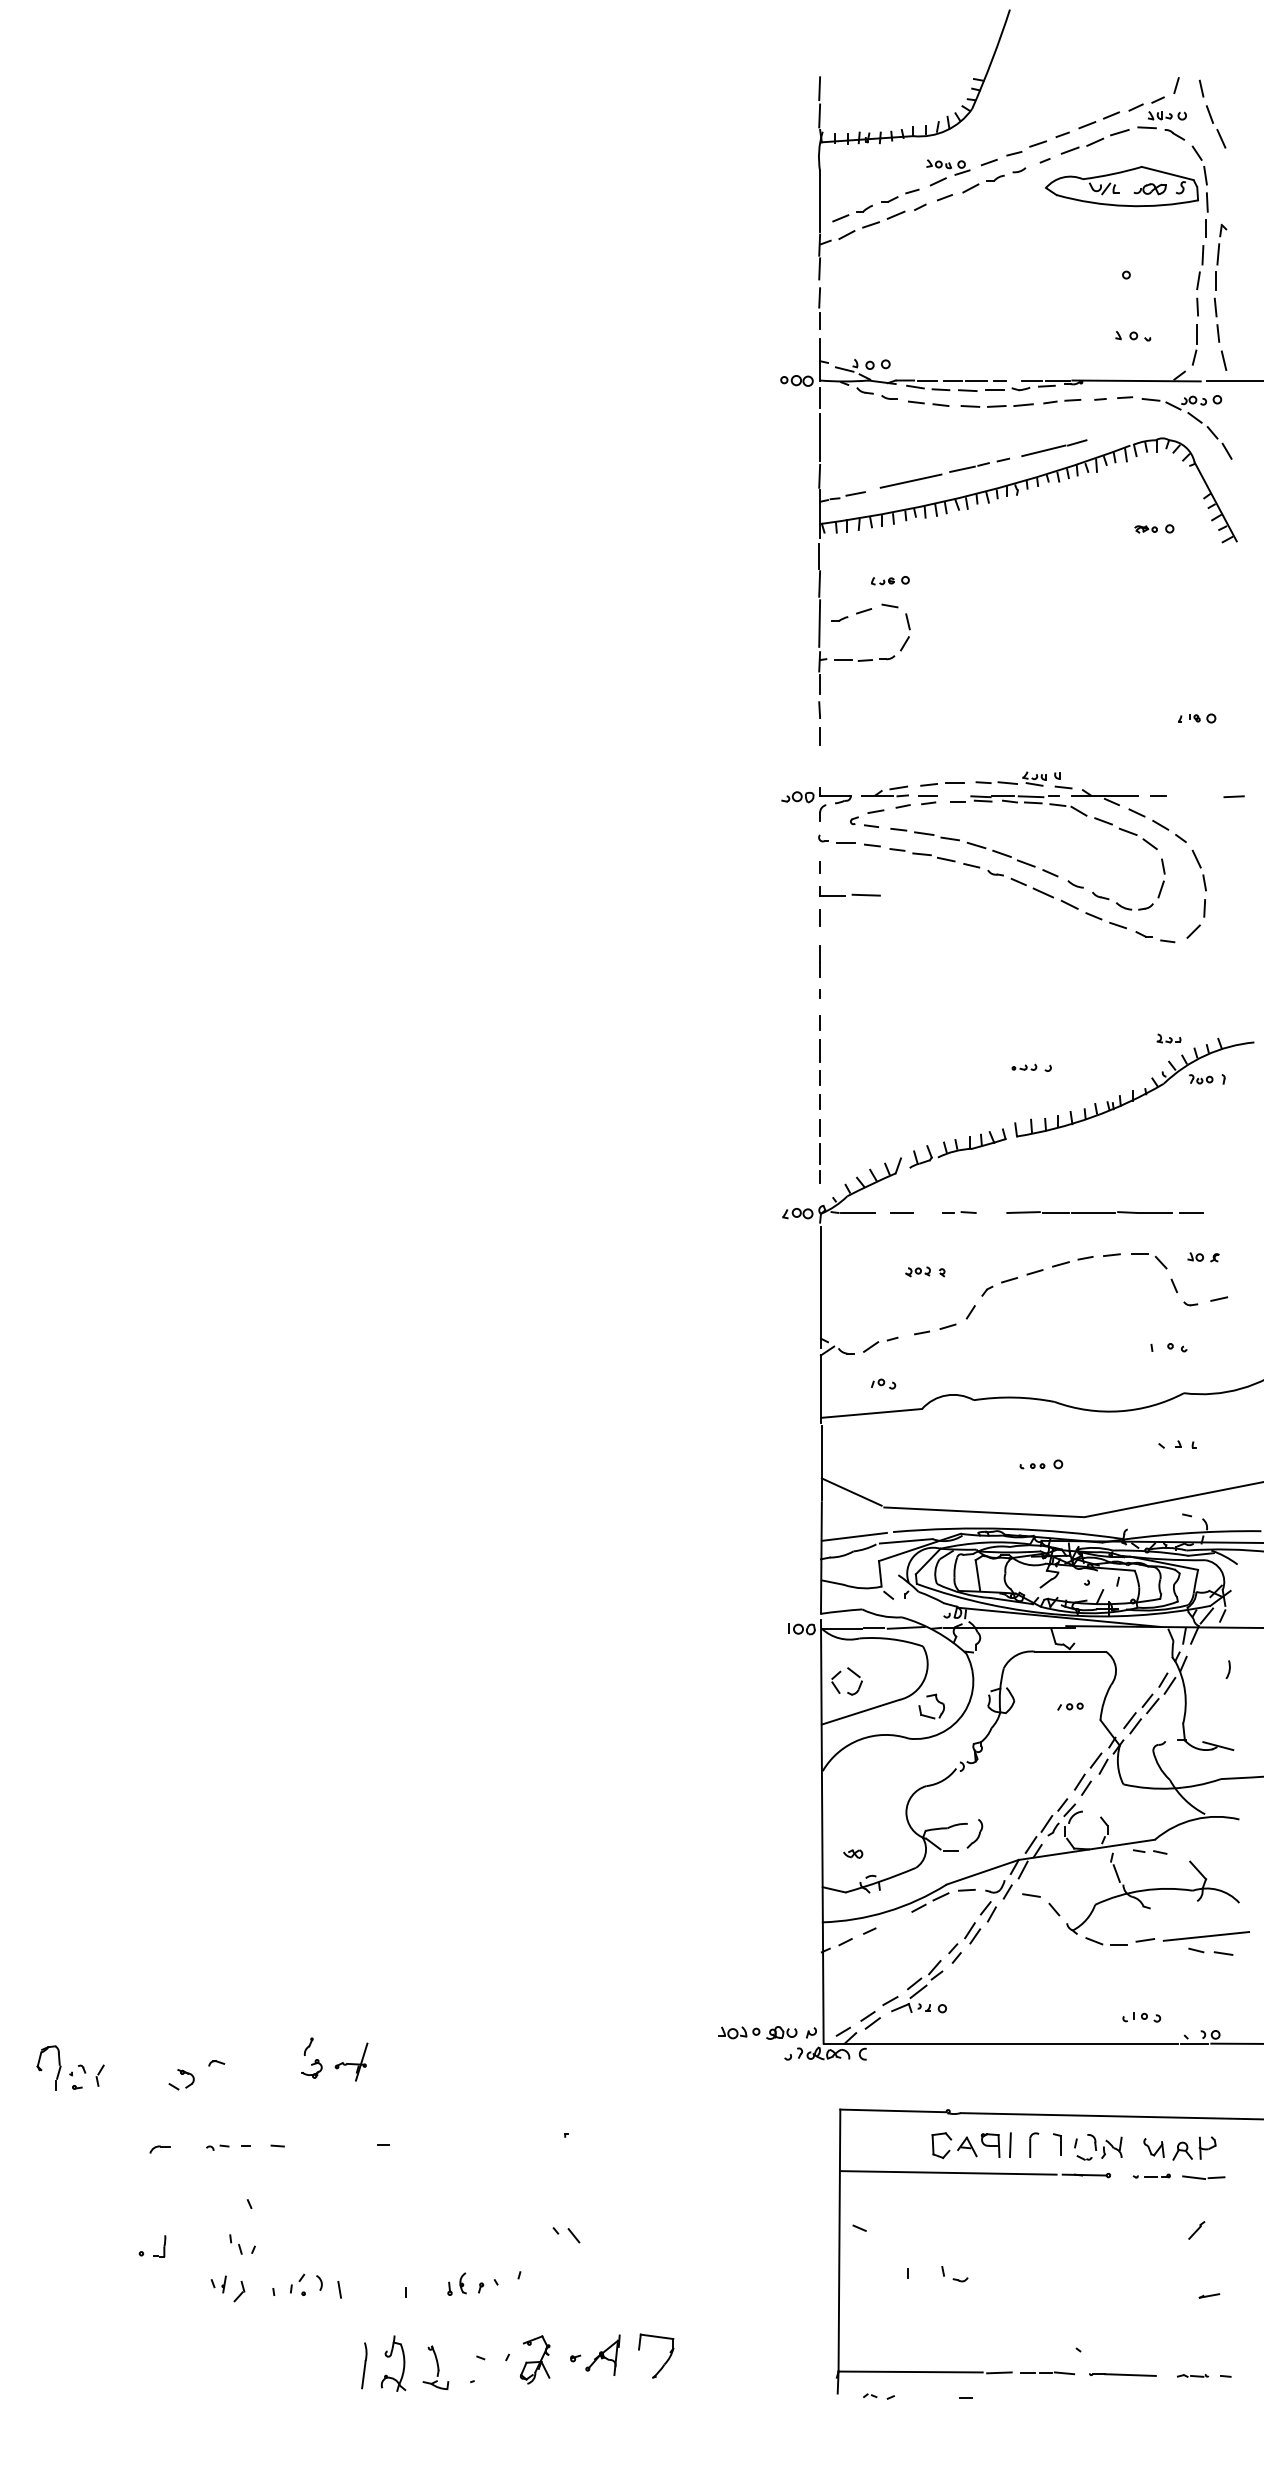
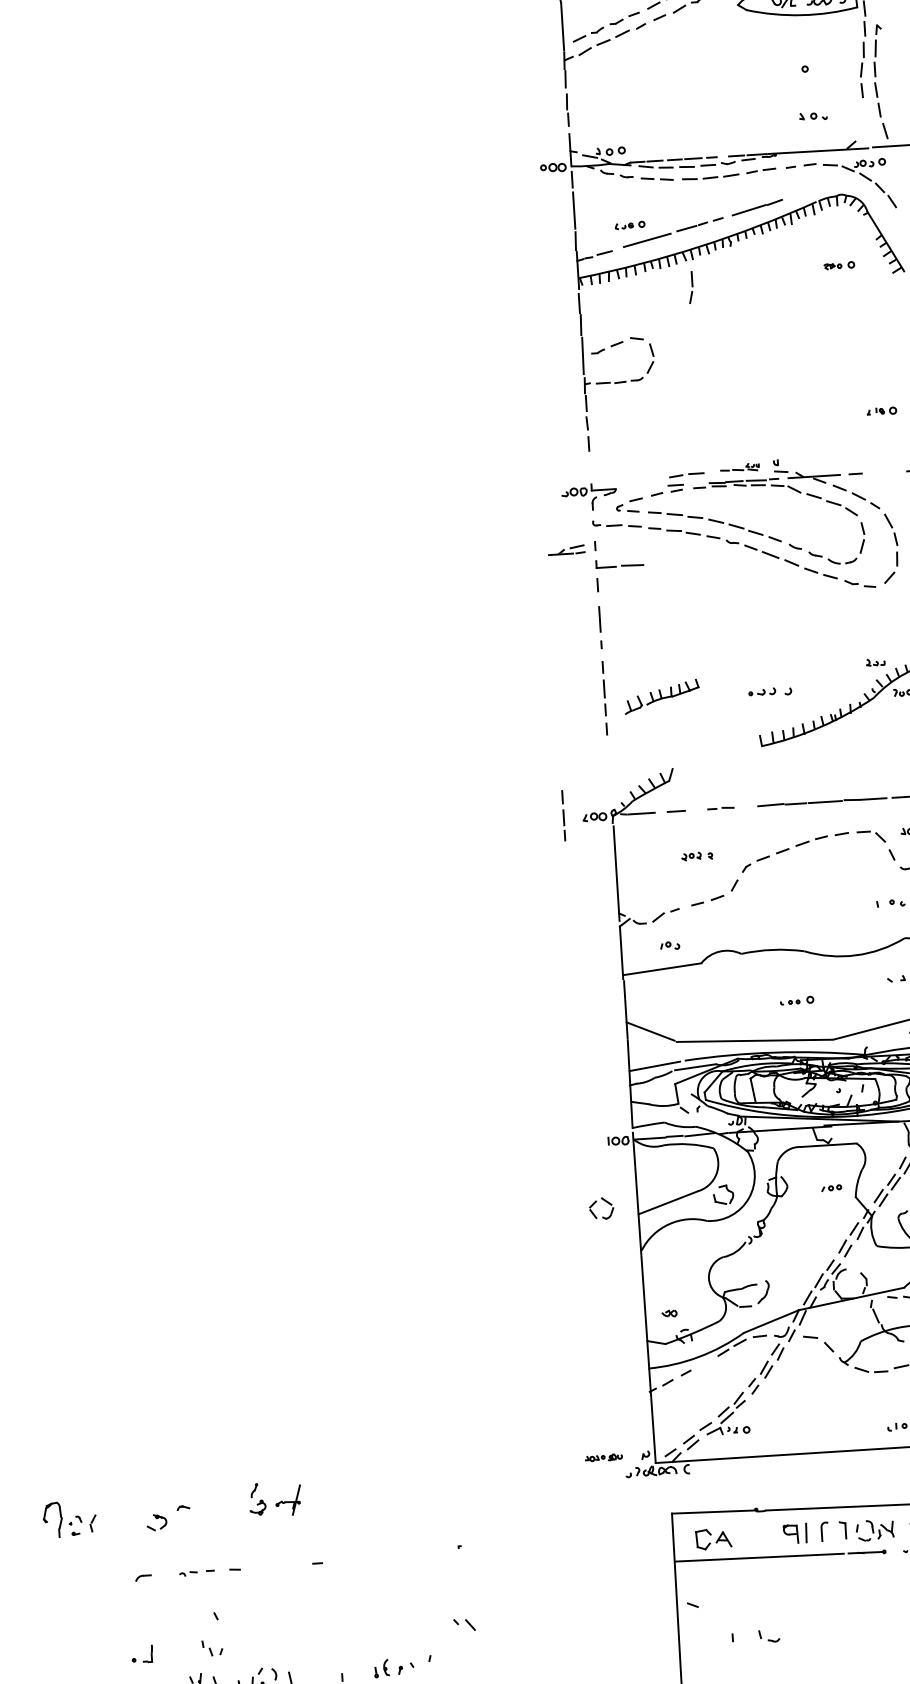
part: (1194, 344) -> (690, 287), moved
part: (890, 580) -> (630, 225), moved
part: (1010, 778) -> (739, 467), size x0.7
part: (884, 791) -> (566, 550), moved
part: (1031, 1067) -> (769, 691), size x1.4
part: (957, 1148) -> (661, 696), moved
line: (819, 1151) -> (563, 815), moved
part: (841, 1672) -> (596, 1202), moved
part: (757, 2032) -> (603, 1457), size x0.6
part: (954, 2145) -> (713, 1539), moved

